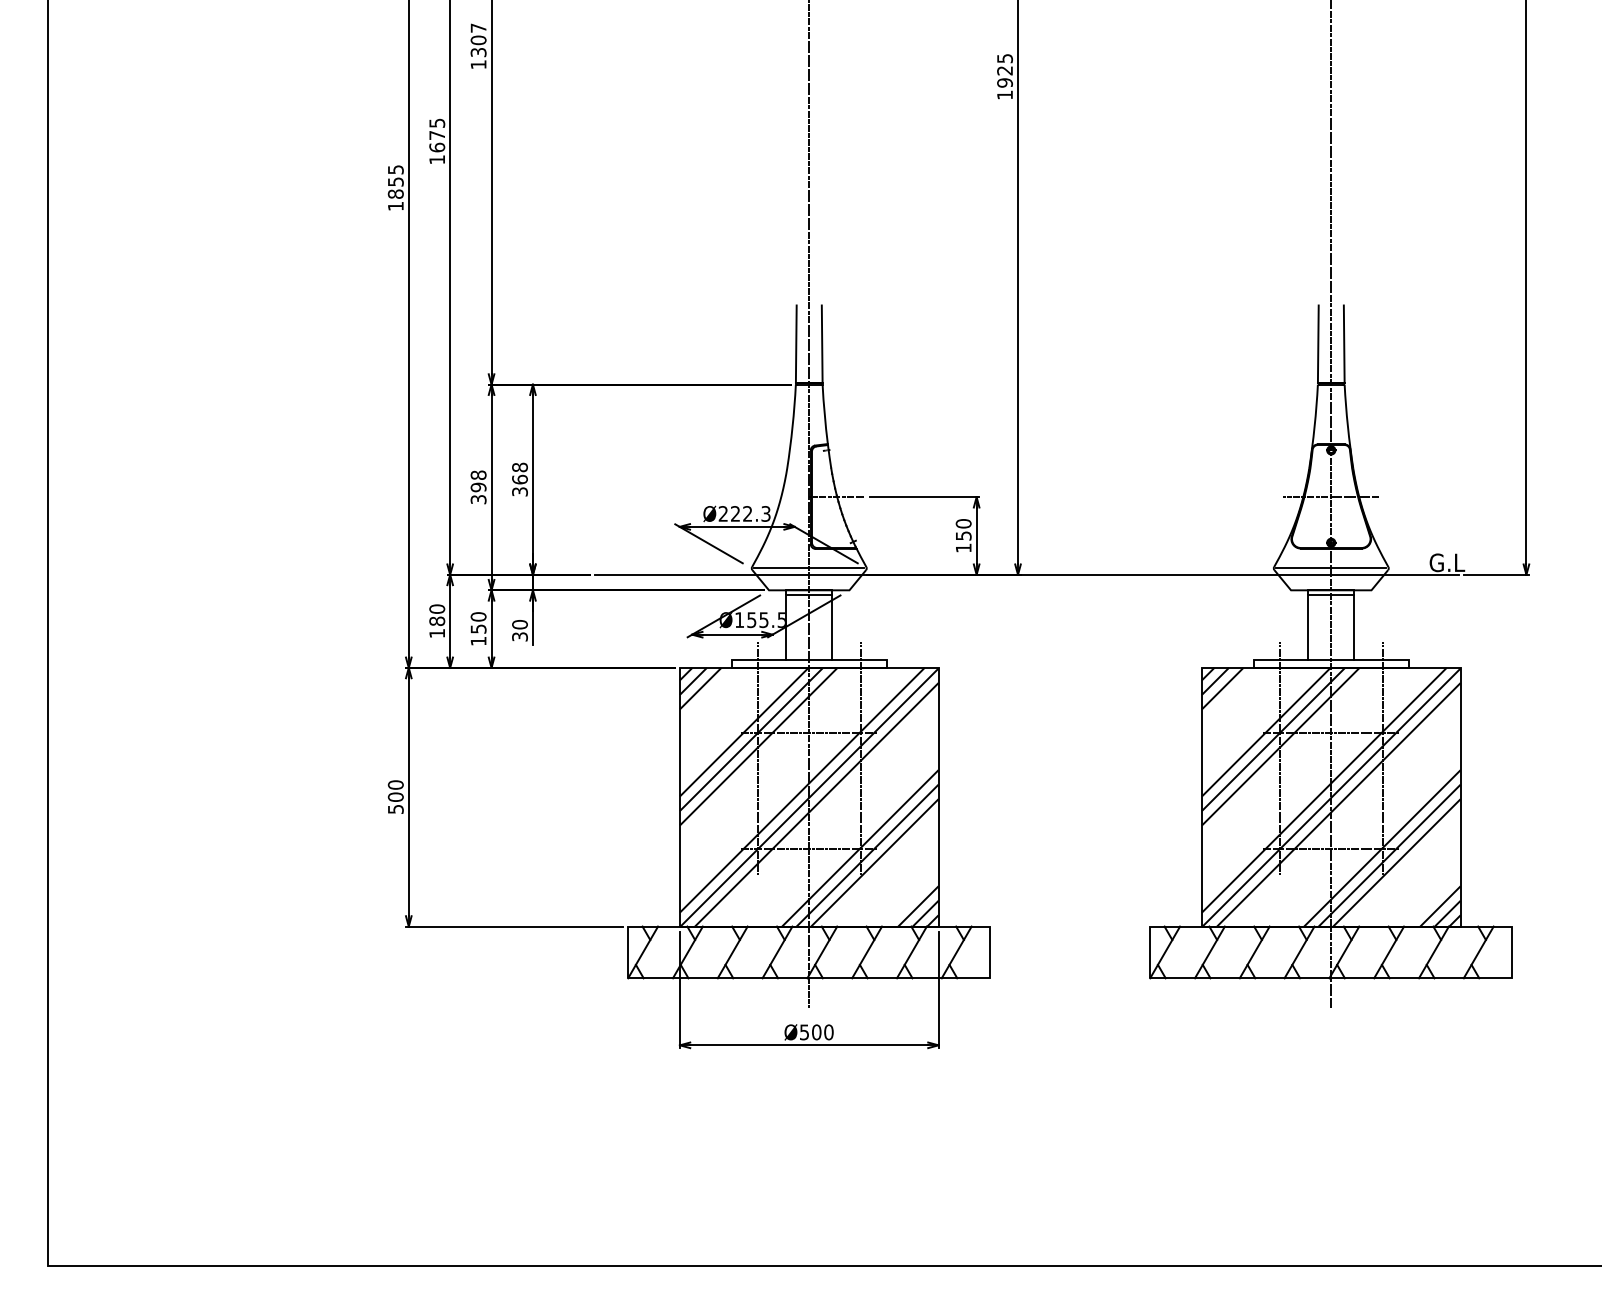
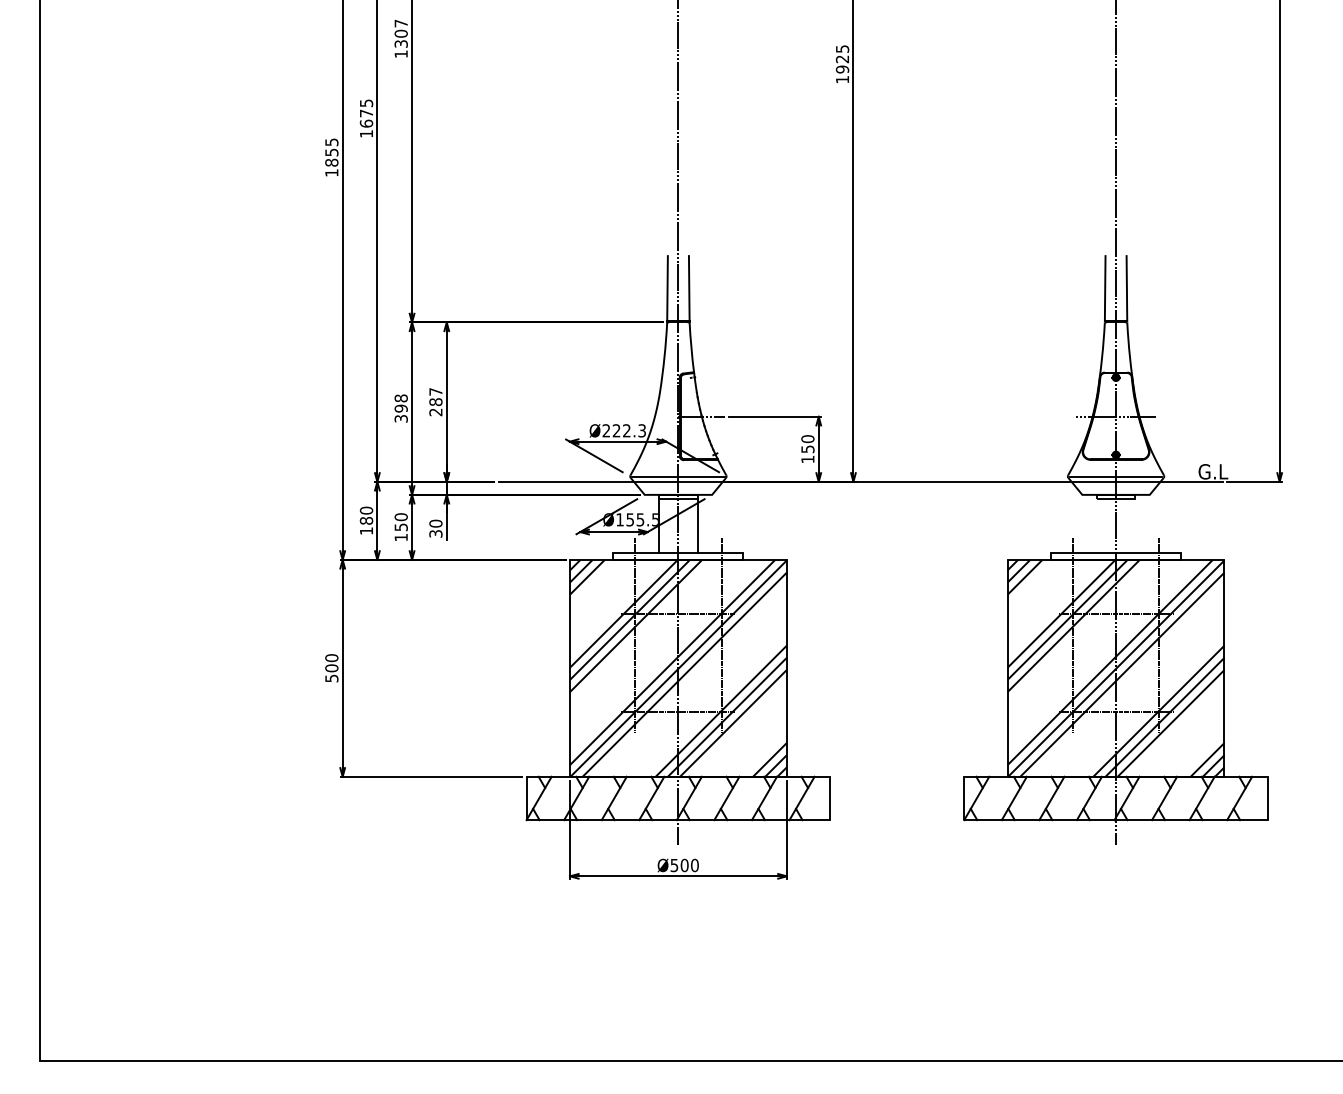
text: (519, 480) -> (435, 402), 368 -> 287
line: (1307, 626) -> (1096, 525), removed
line: (1354, 626) -> (1135, 525), removed

